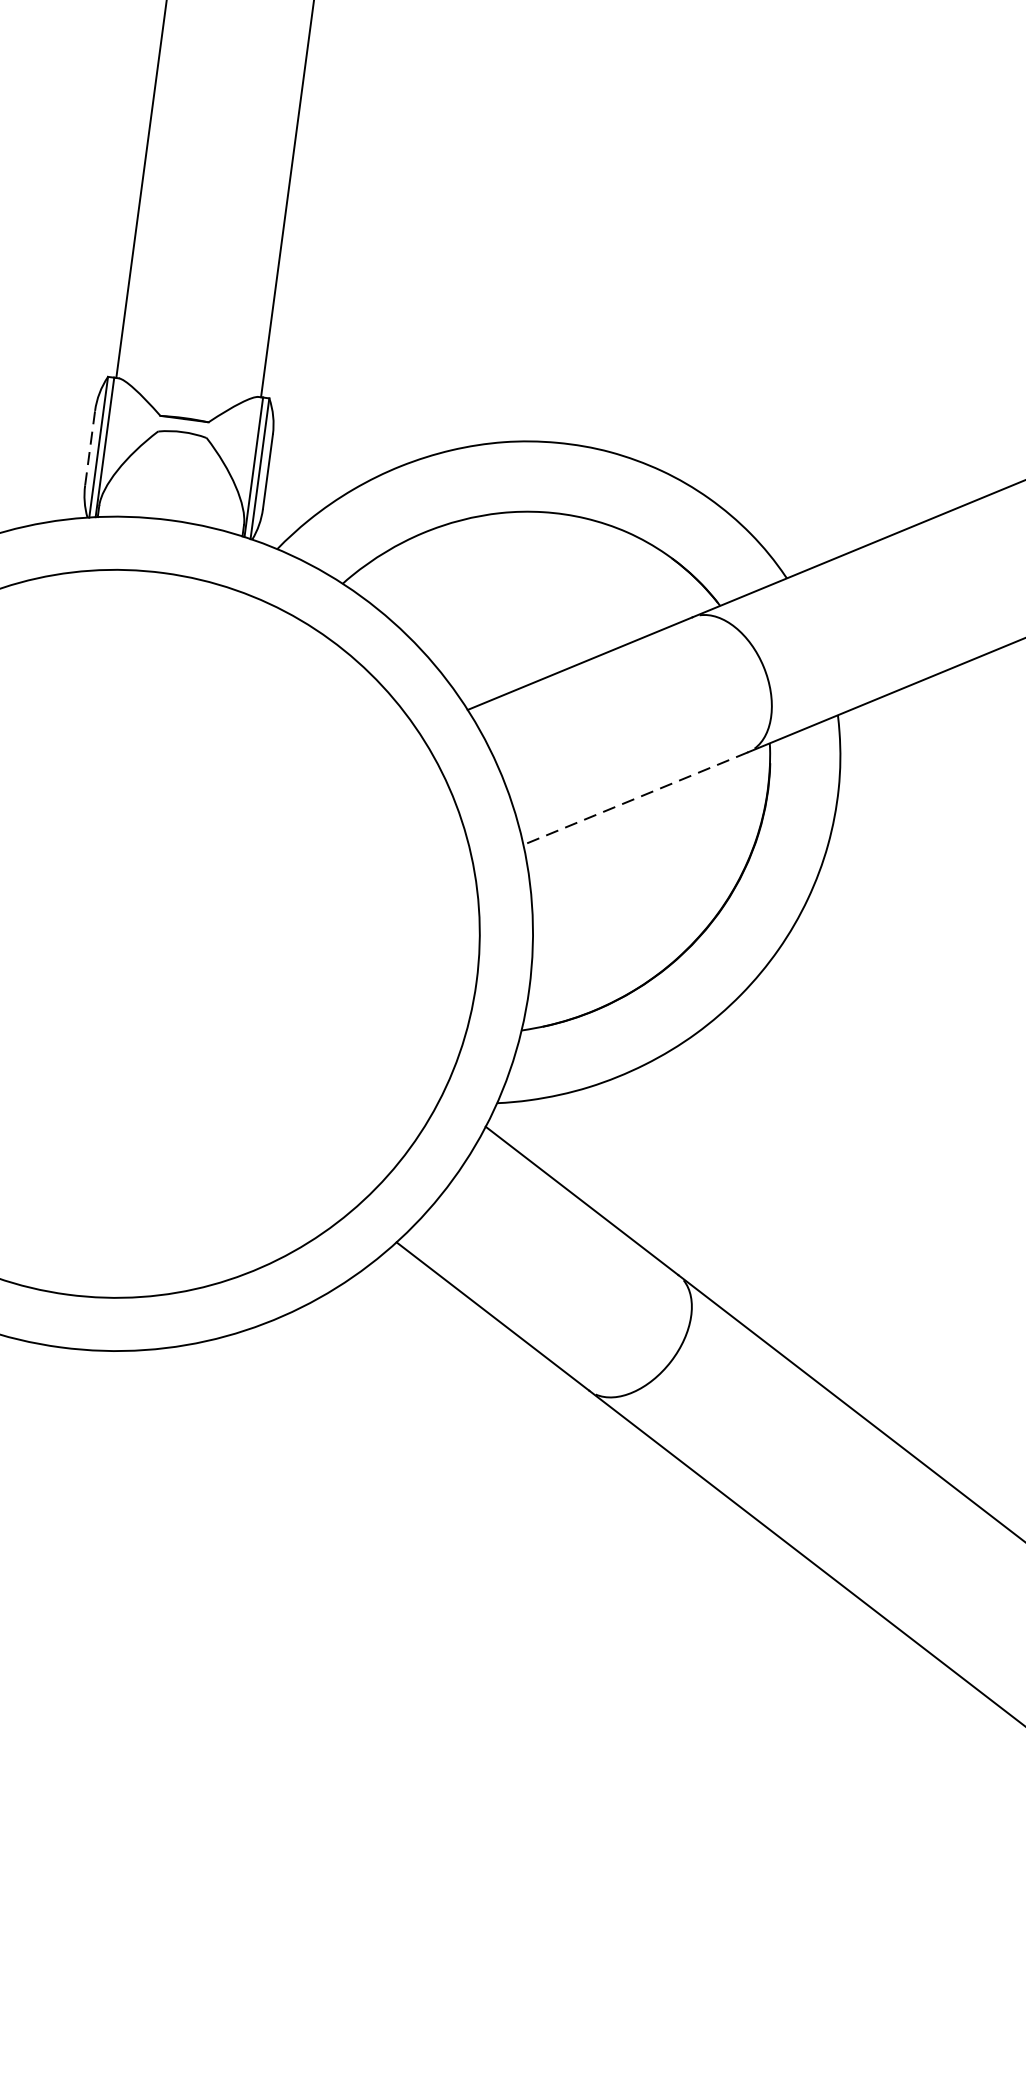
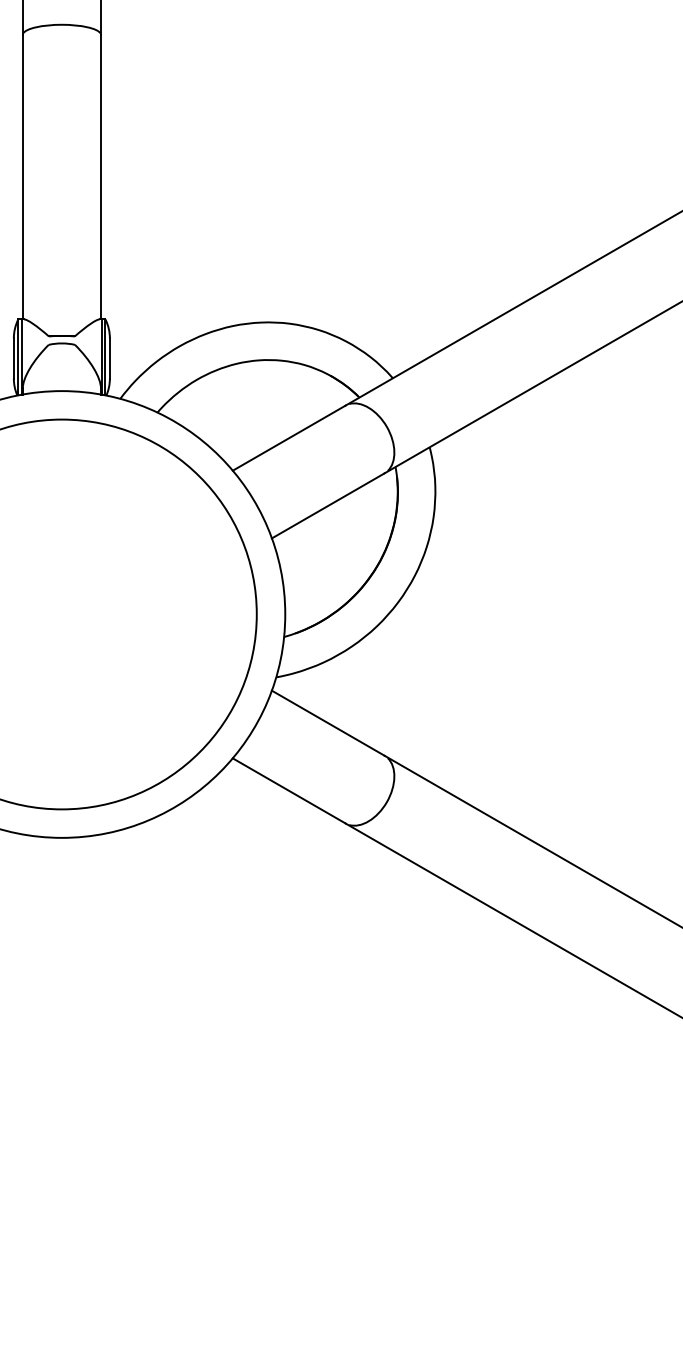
line: (89, 448) -> (13, 358), dashed -> solid
line: (634, 799) -> (327, 506), dashed -> solid

